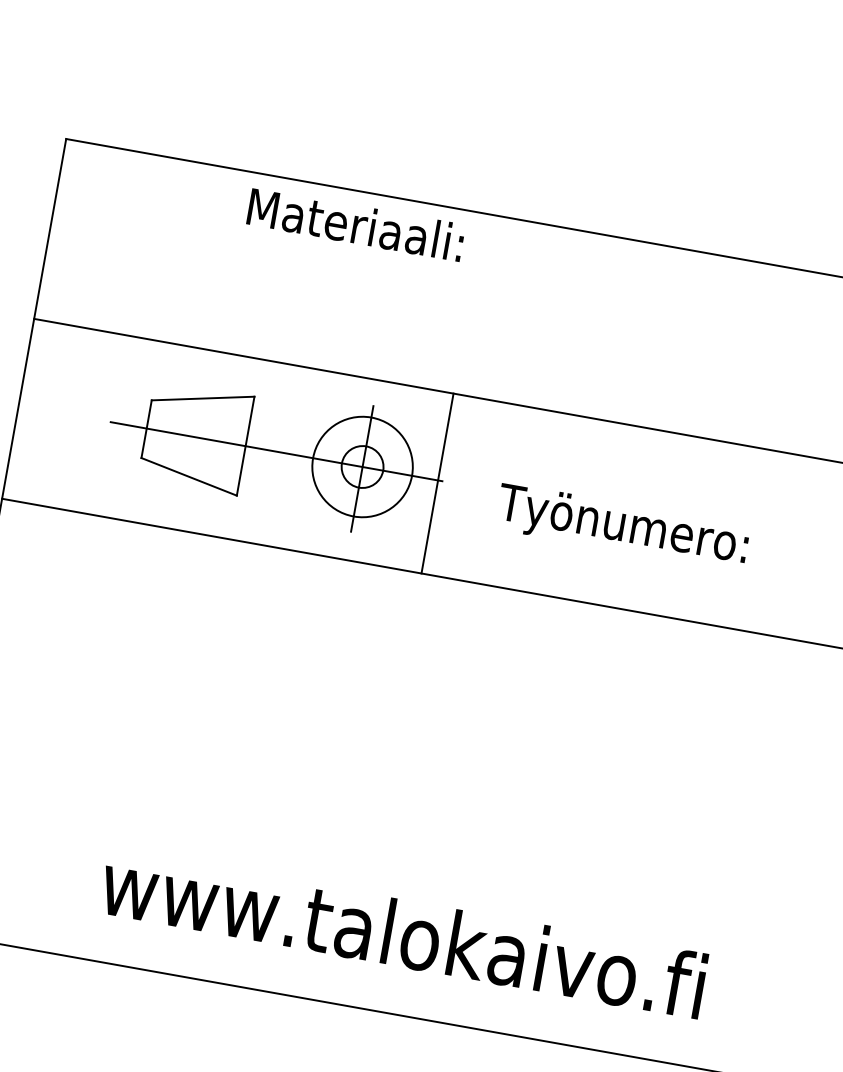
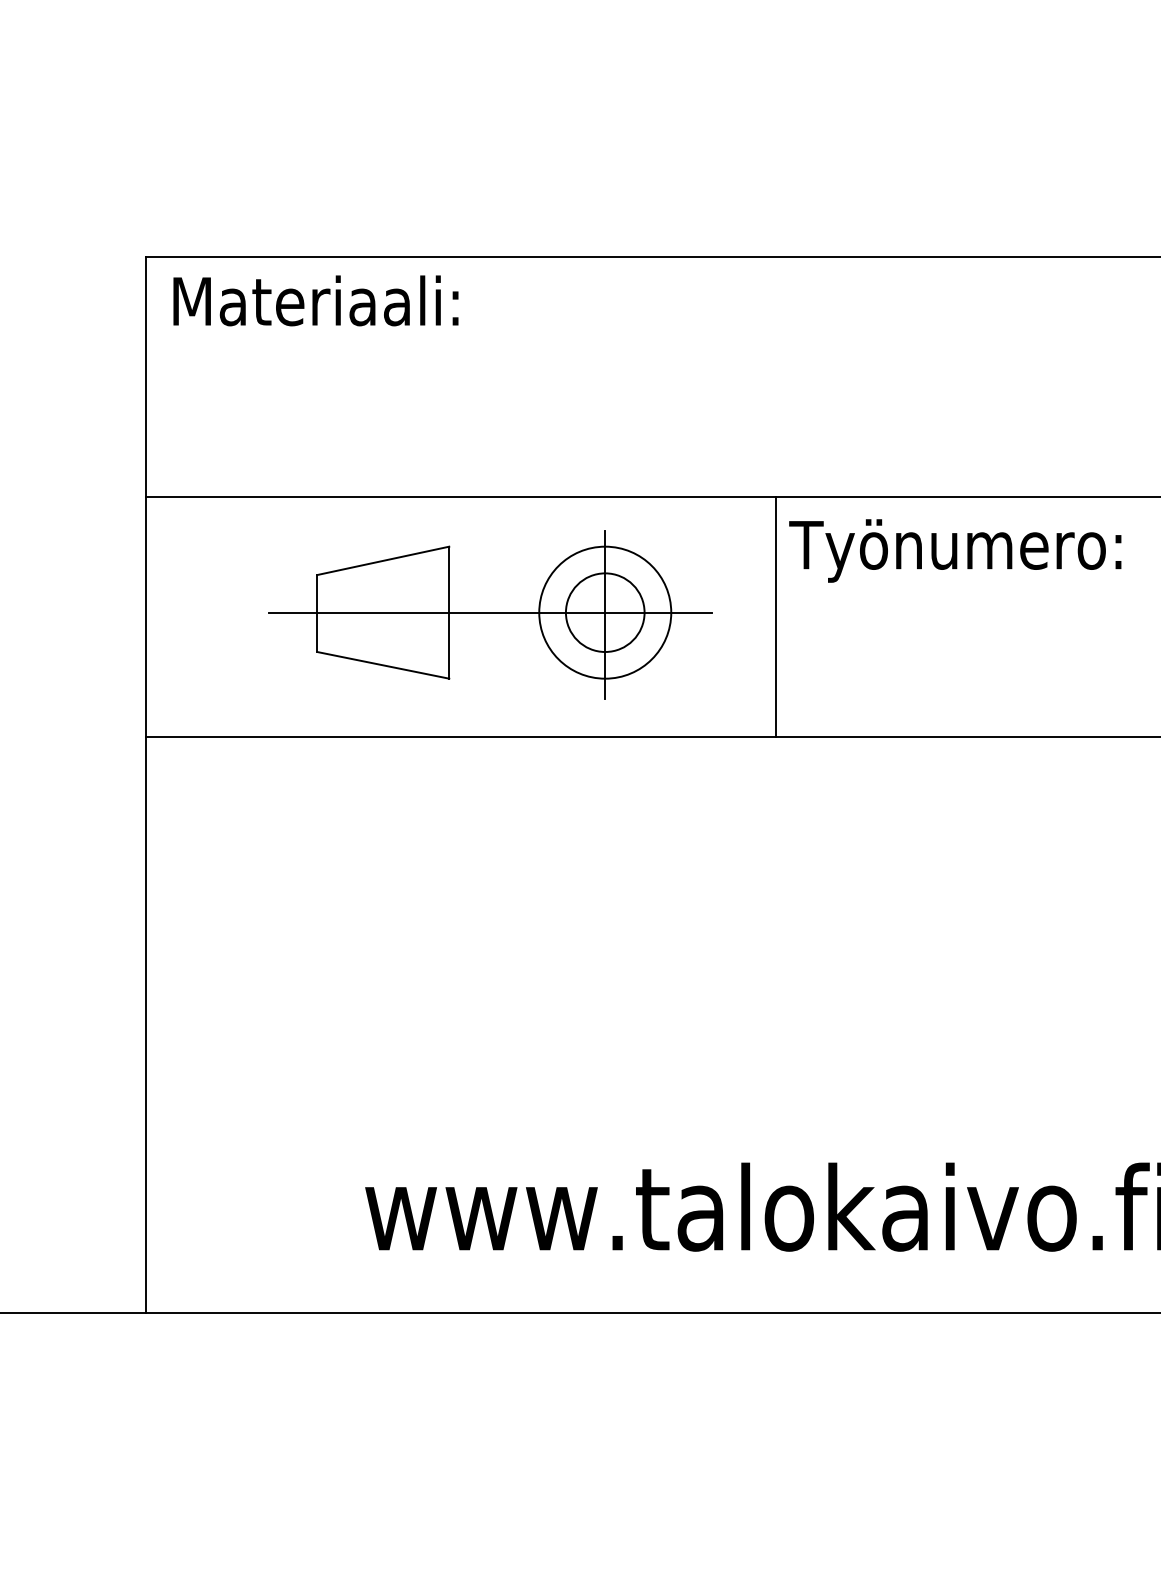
text: (355, 224) -> (315, 300), moved
circle: (362, 466) -> (604, 612), size x1.43
line: (437, 483) -> (775, 616), moved
text: (622, 527) -> (955, 550), moved

